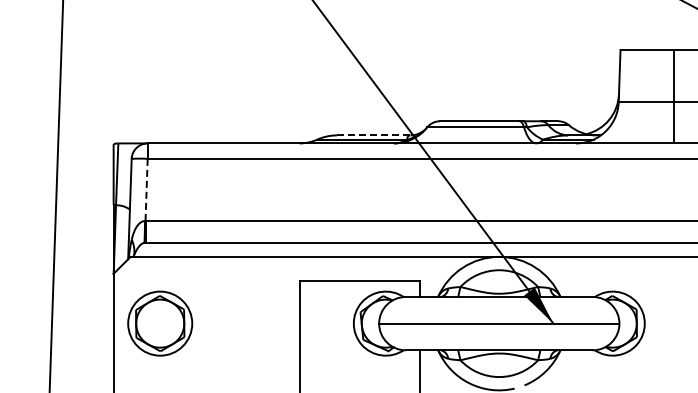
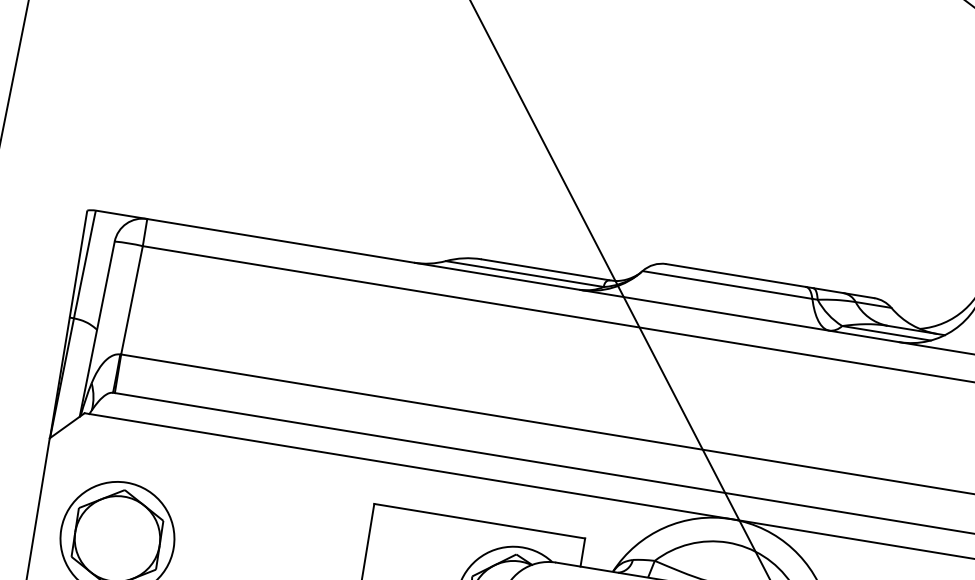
line: (373, 135) -> (545, 269), dashed -> solid
line: (146, 190) -> (131, 301), dashed -> solid

